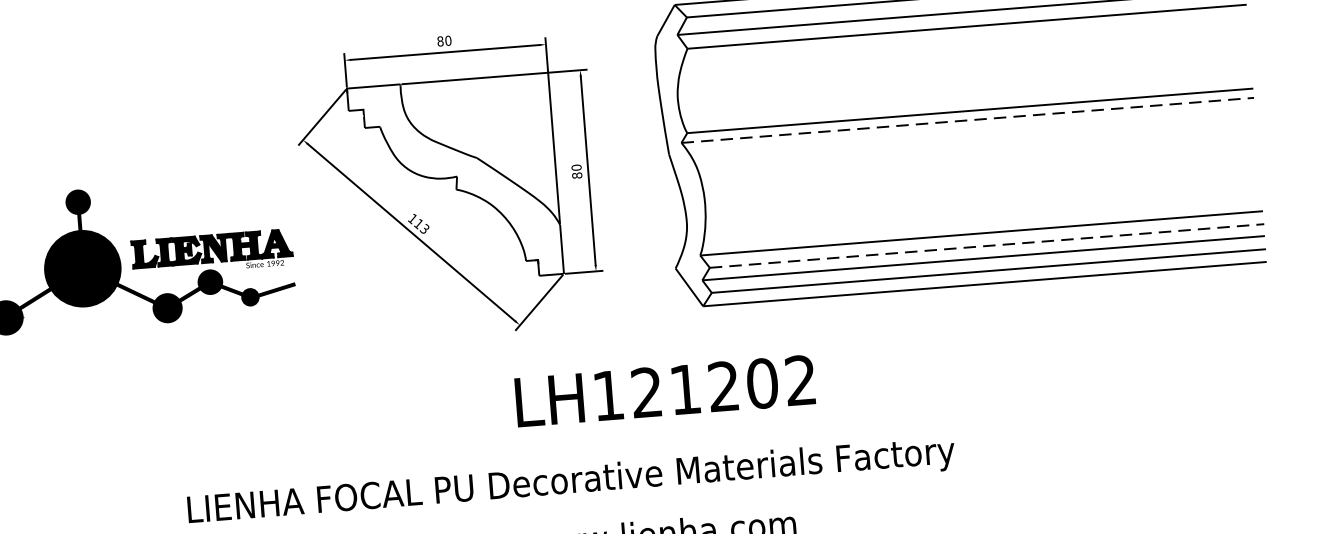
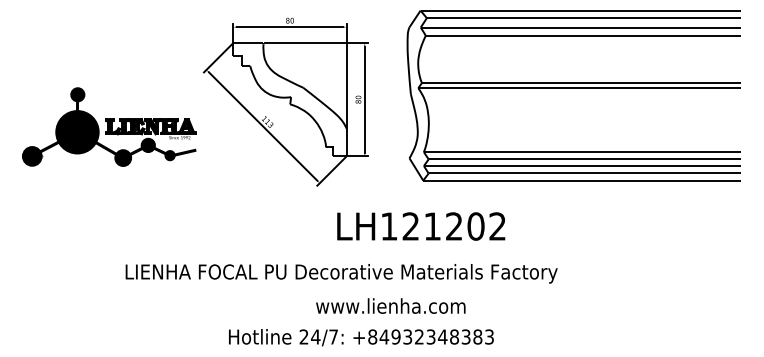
line: (969, 120) -> (580, 88), dashed -> solid
line: (988, 246) -> (585, 159), dashed -> solid
text: (665, 391) -> (421, 226), moved

